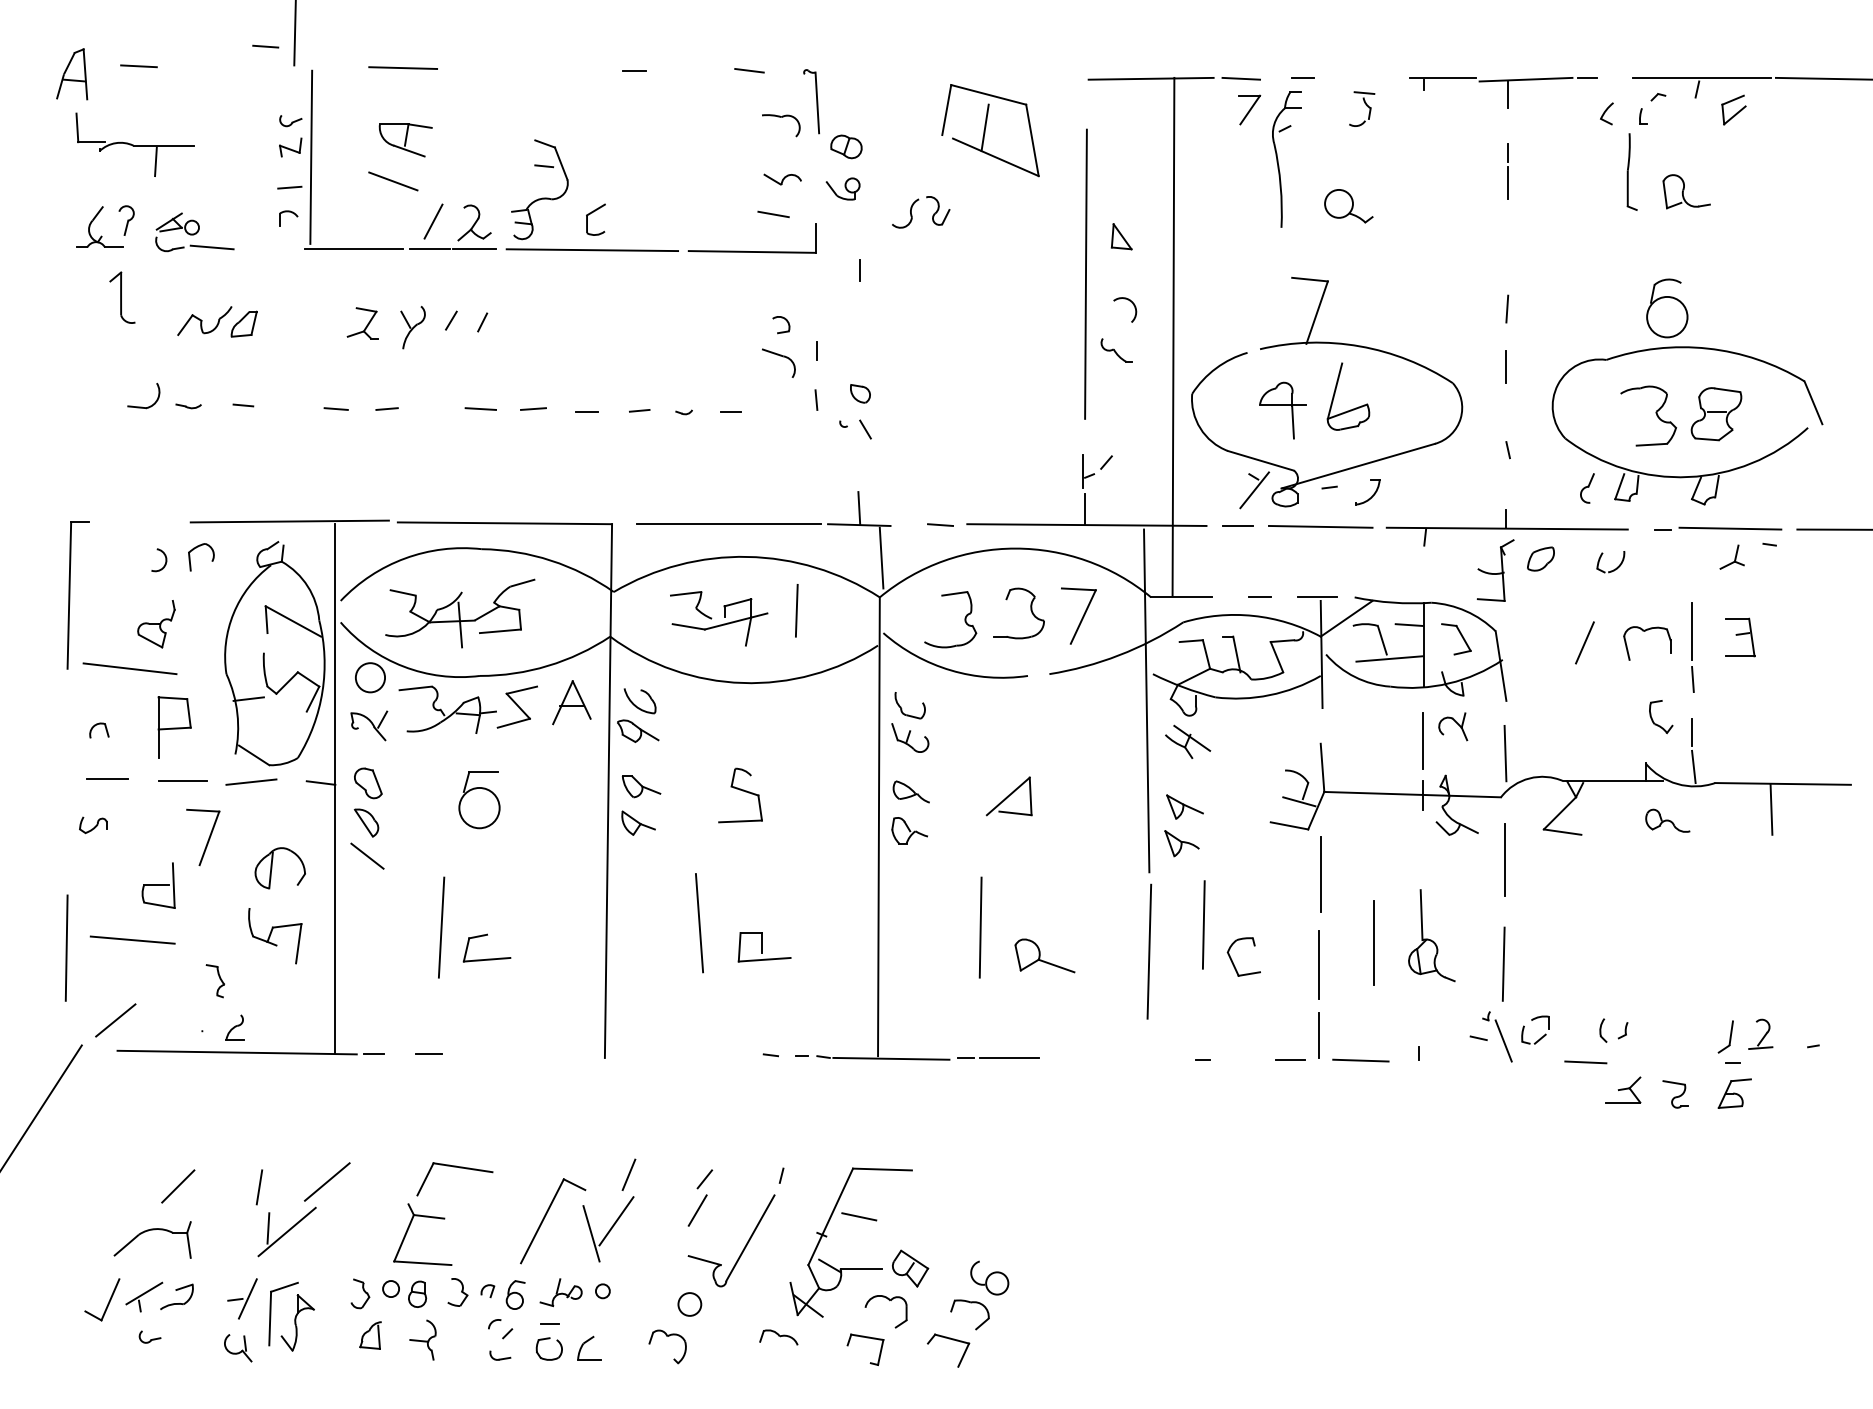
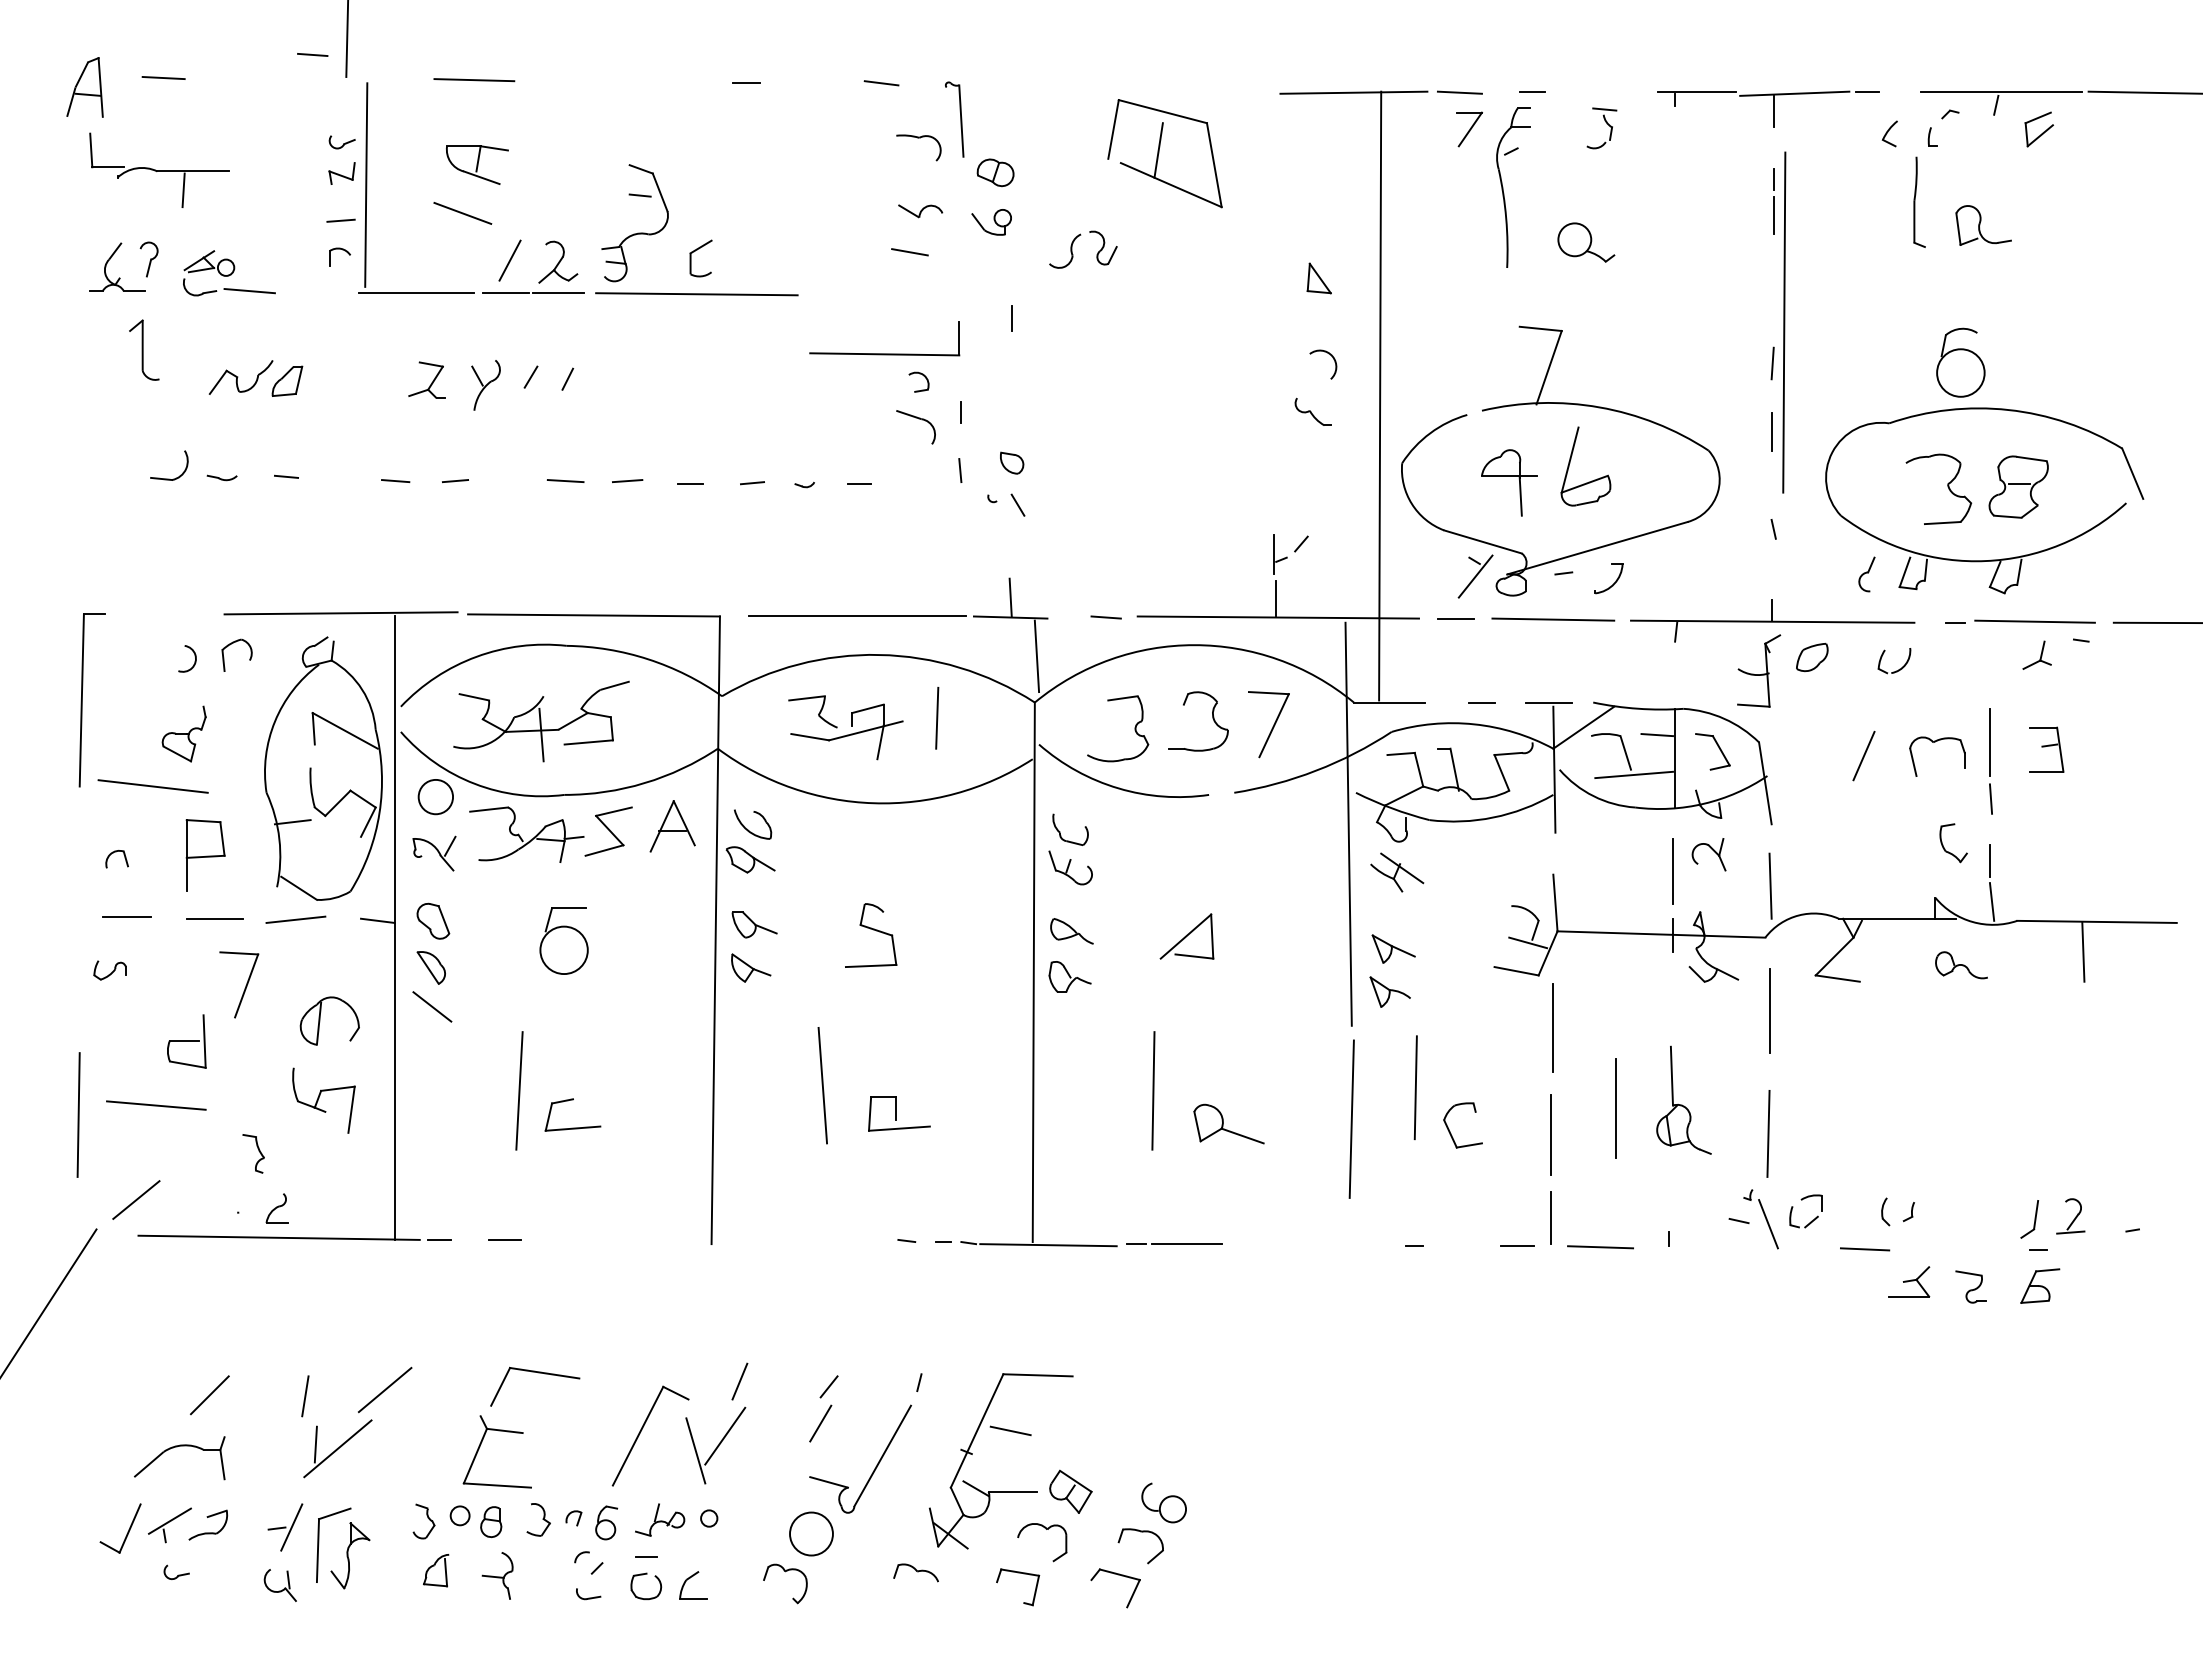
part: (751, 251) -> (884, 353), moved
line: (1086, 274) -> (1784, 322), moved
circle: (689, 1304) -> (811, 1533), size x1.6

